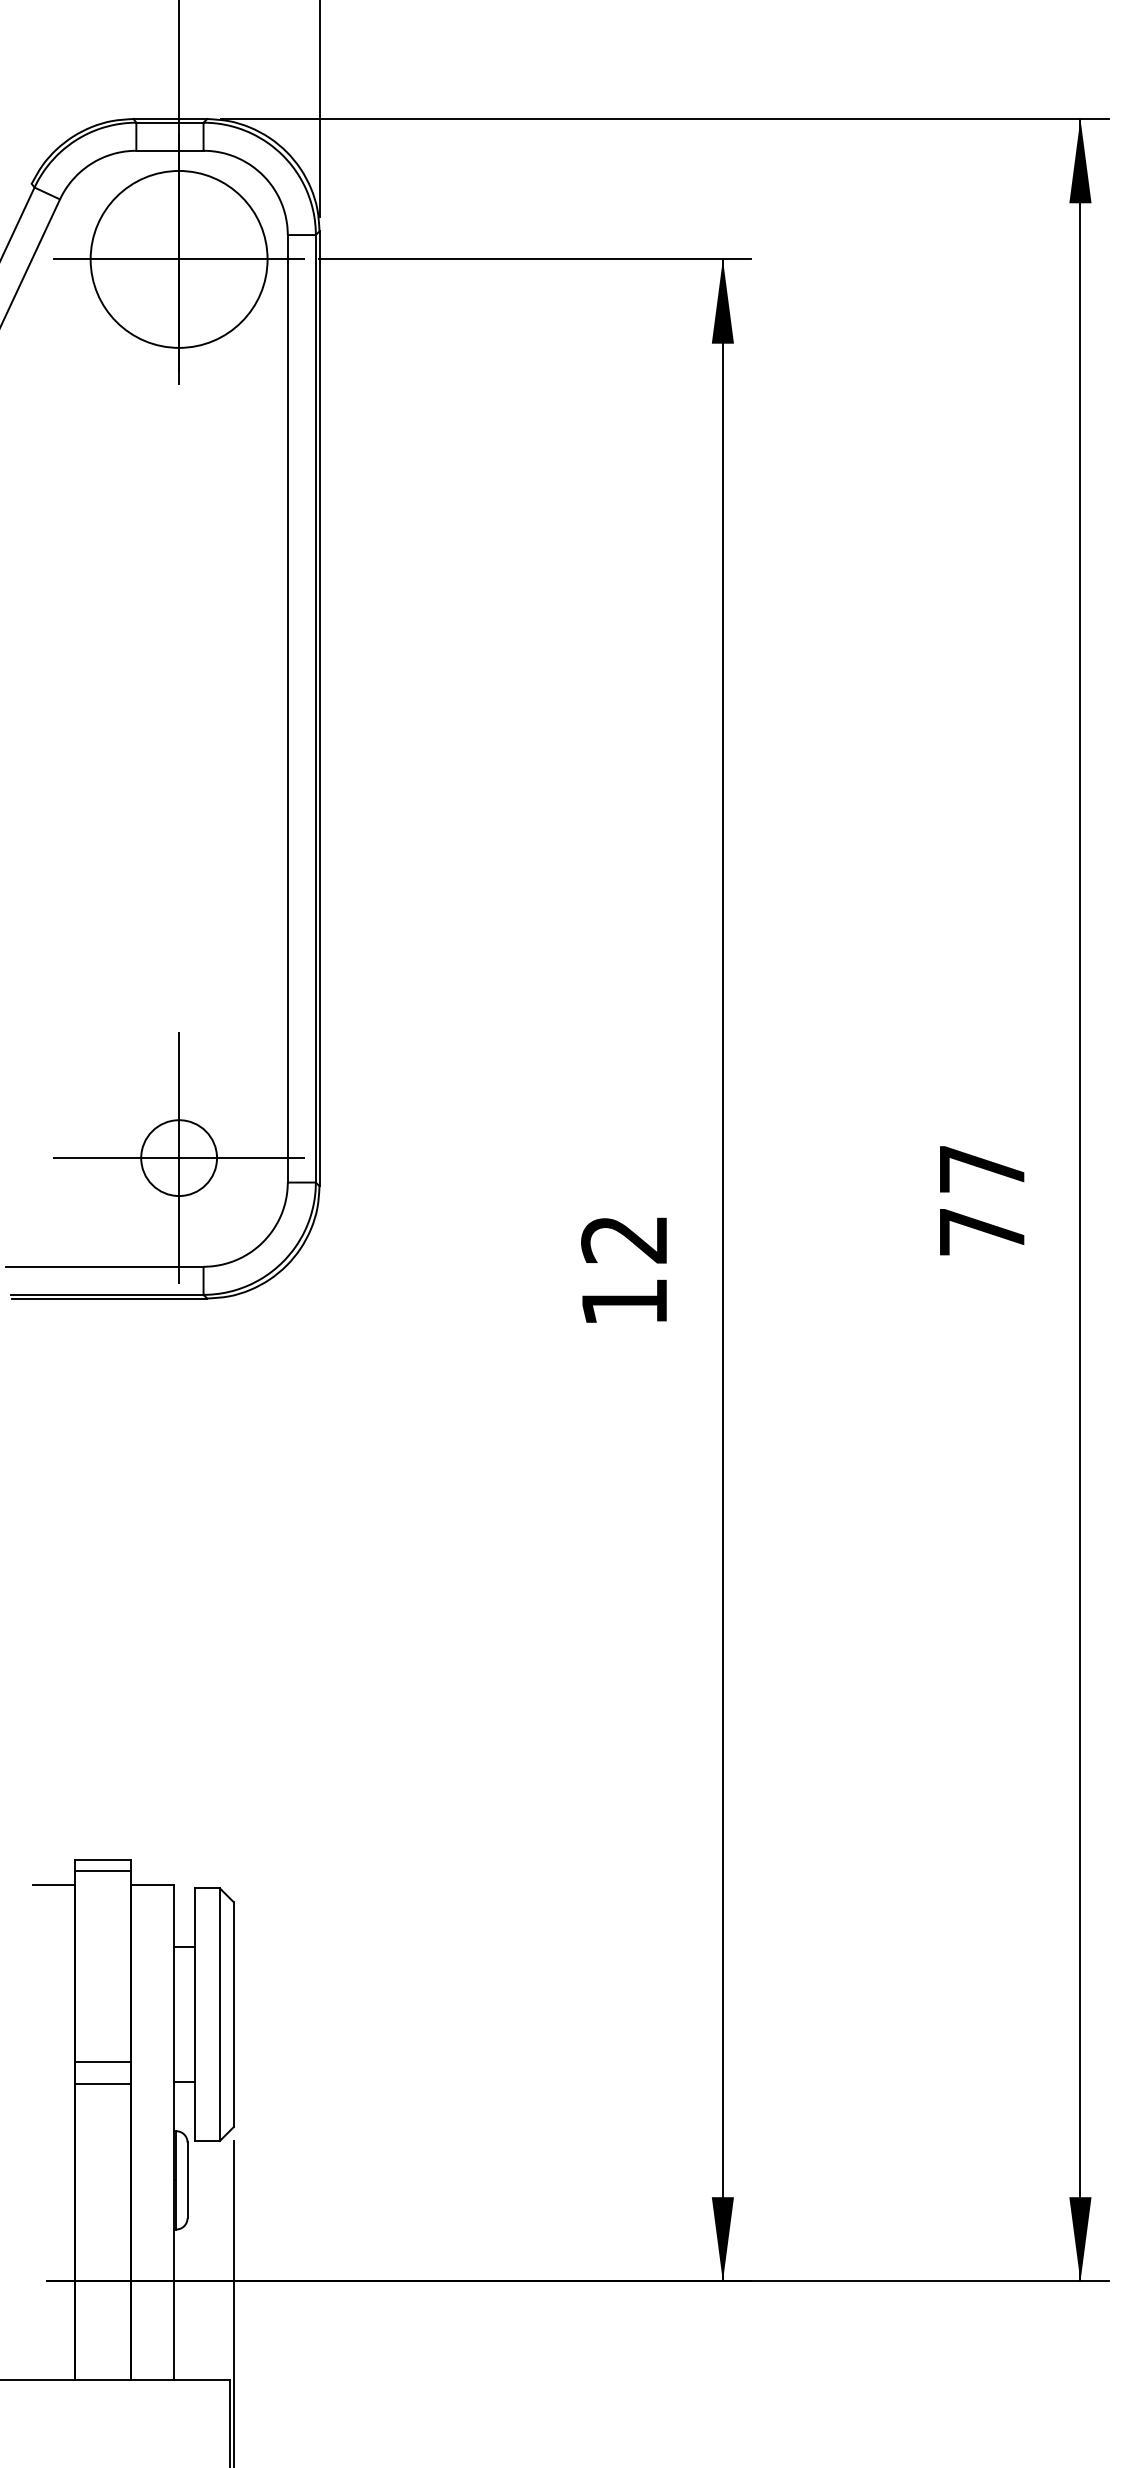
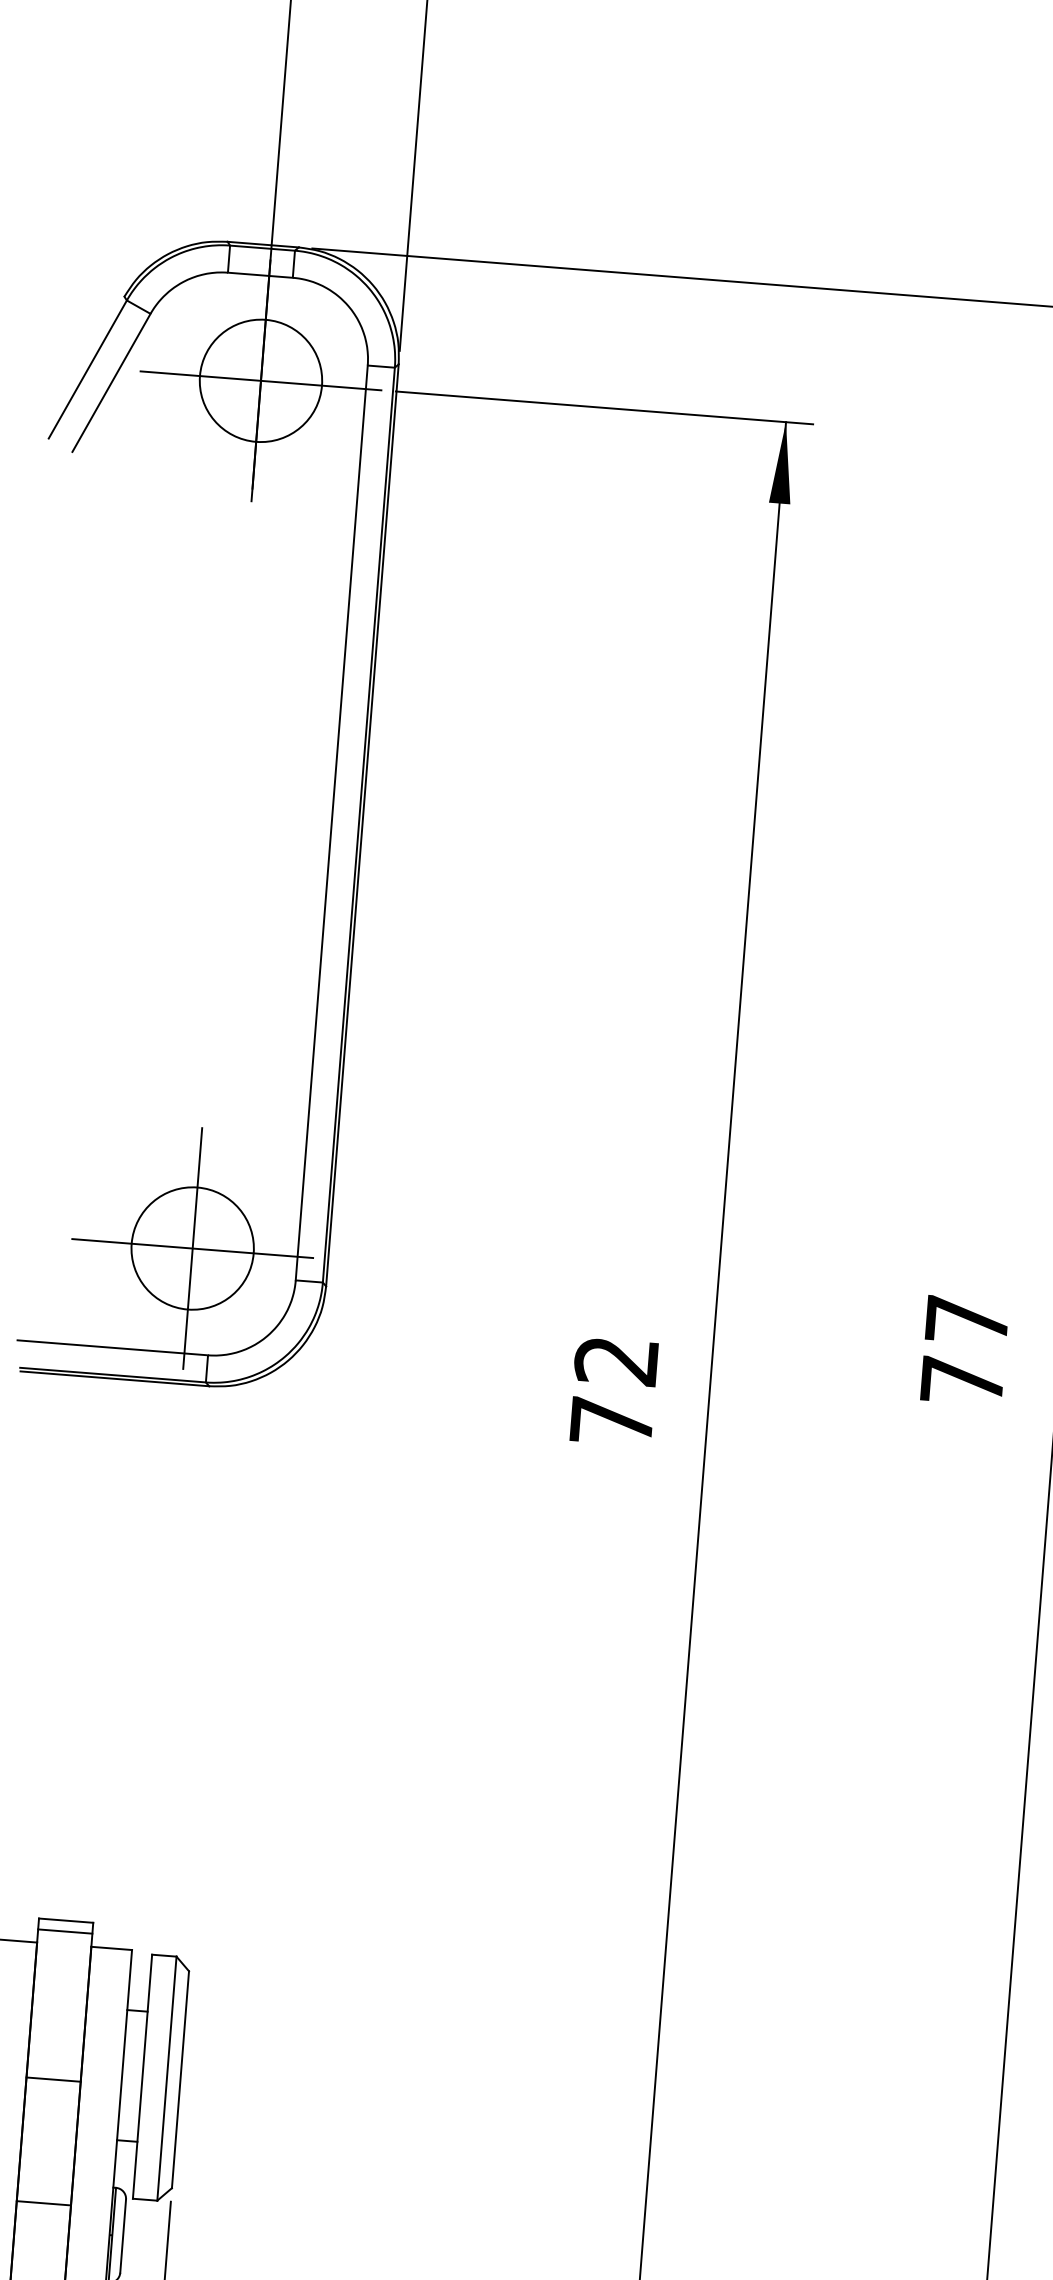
circle: (178, 259) -> (260, 380), size x0.71
circle: (178, 1157) -> (192, 1247), size x1.67
text: (624, 1302) -> (611, 1421), 12 -> 72
line: (103, 2061) -> (53, 2079), moved
line: (103, 2083) -> (44, 2202), moved

